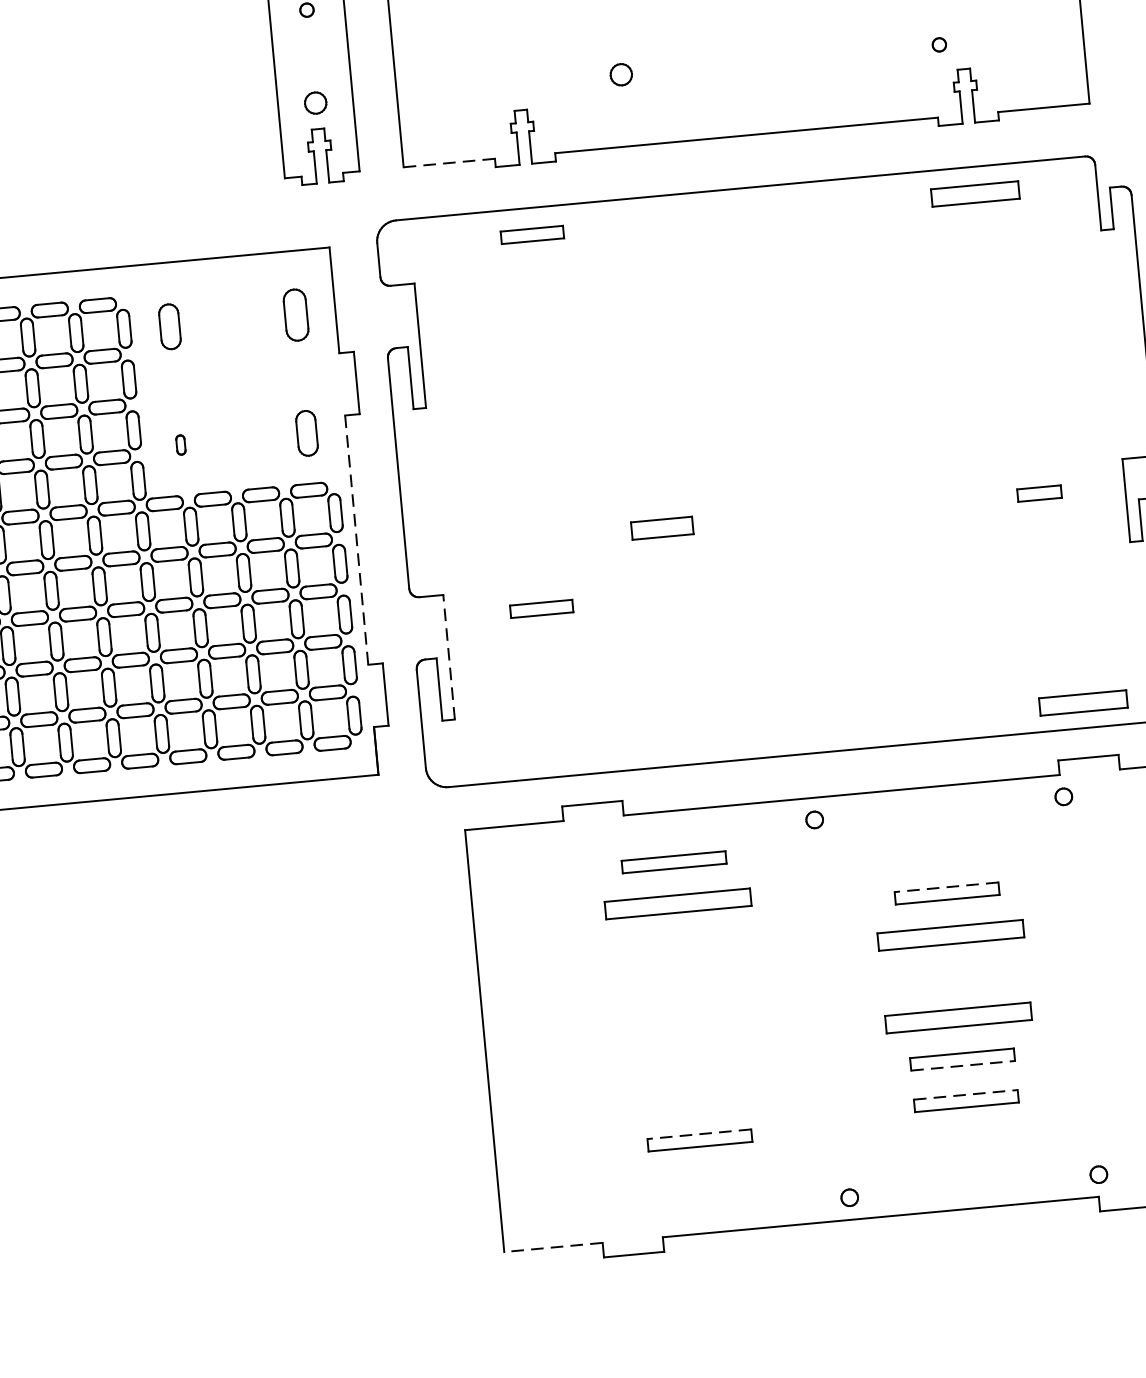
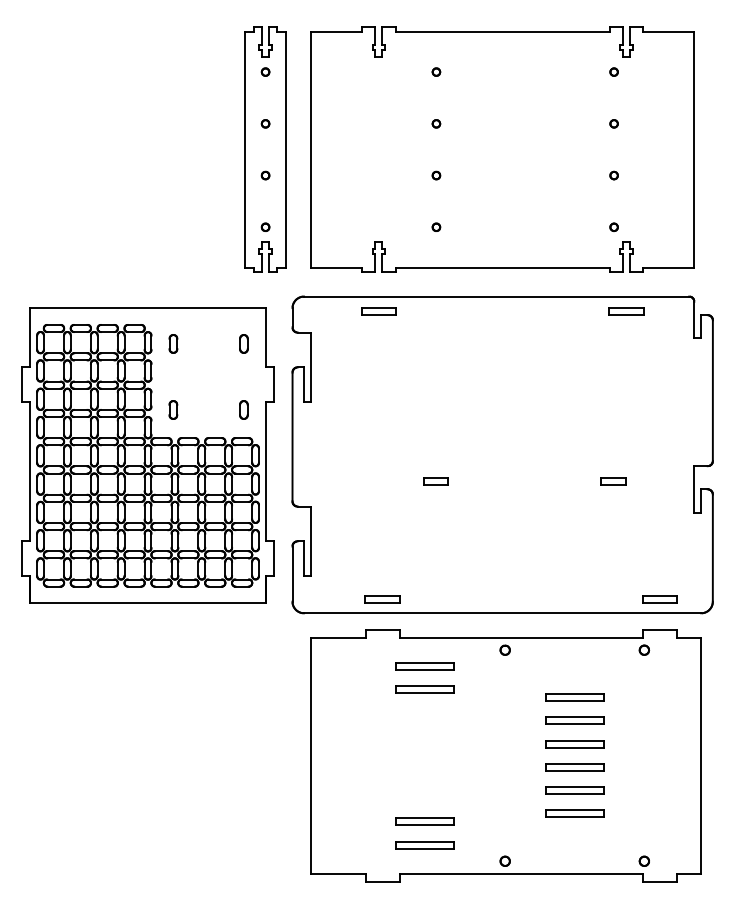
part: (621, 72) -> (436, 226), size x0.62
part: (315, 101) -> (265, 226), size x0.62
line: (449, 162) -> (336, 267), dashed -> solid
part: (975, 193) -> (626, 311), size x0.71
part: (295, 314) -> (243, 343), size x0.62
part: (170, 326) -> (173, 343), size x0.71
part: (306, 432) -> (243, 409), size x0.71
part: (180, 444) -> (173, 409), size x1.67
part: (1039, 494) -> (613, 481), moved
part: (661, 529) -> (435, 481), size x0.71
line: (355, 539) -> (265, 471), dashed -> solid
part: (541, 609) -> (382, 599), moved
line: (449, 657) -> (311, 541), dashed -> solid
part: (1082, 703) -> (659, 599), size x0.71
line: (946, 887) -> (574, 694), dashed -> solid
part: (676, 903) -> (424, 689), size x0.71
part: (950, 934) -> (574, 720), size x0.71
part: (954, 977) -> (574, 744), added
part: (958, 1018) -> (574, 767), size x0.71
line: (962, 1066) -> (574, 794), dashed -> solid
line: (965, 1095) -> (574, 810), dashed -> solid
line: (699, 1134) -> (425, 818), dashed -> solid
part: (702, 1182) -> (424, 845), added
line: (553, 1247) -> (338, 873), dashed -> solid

